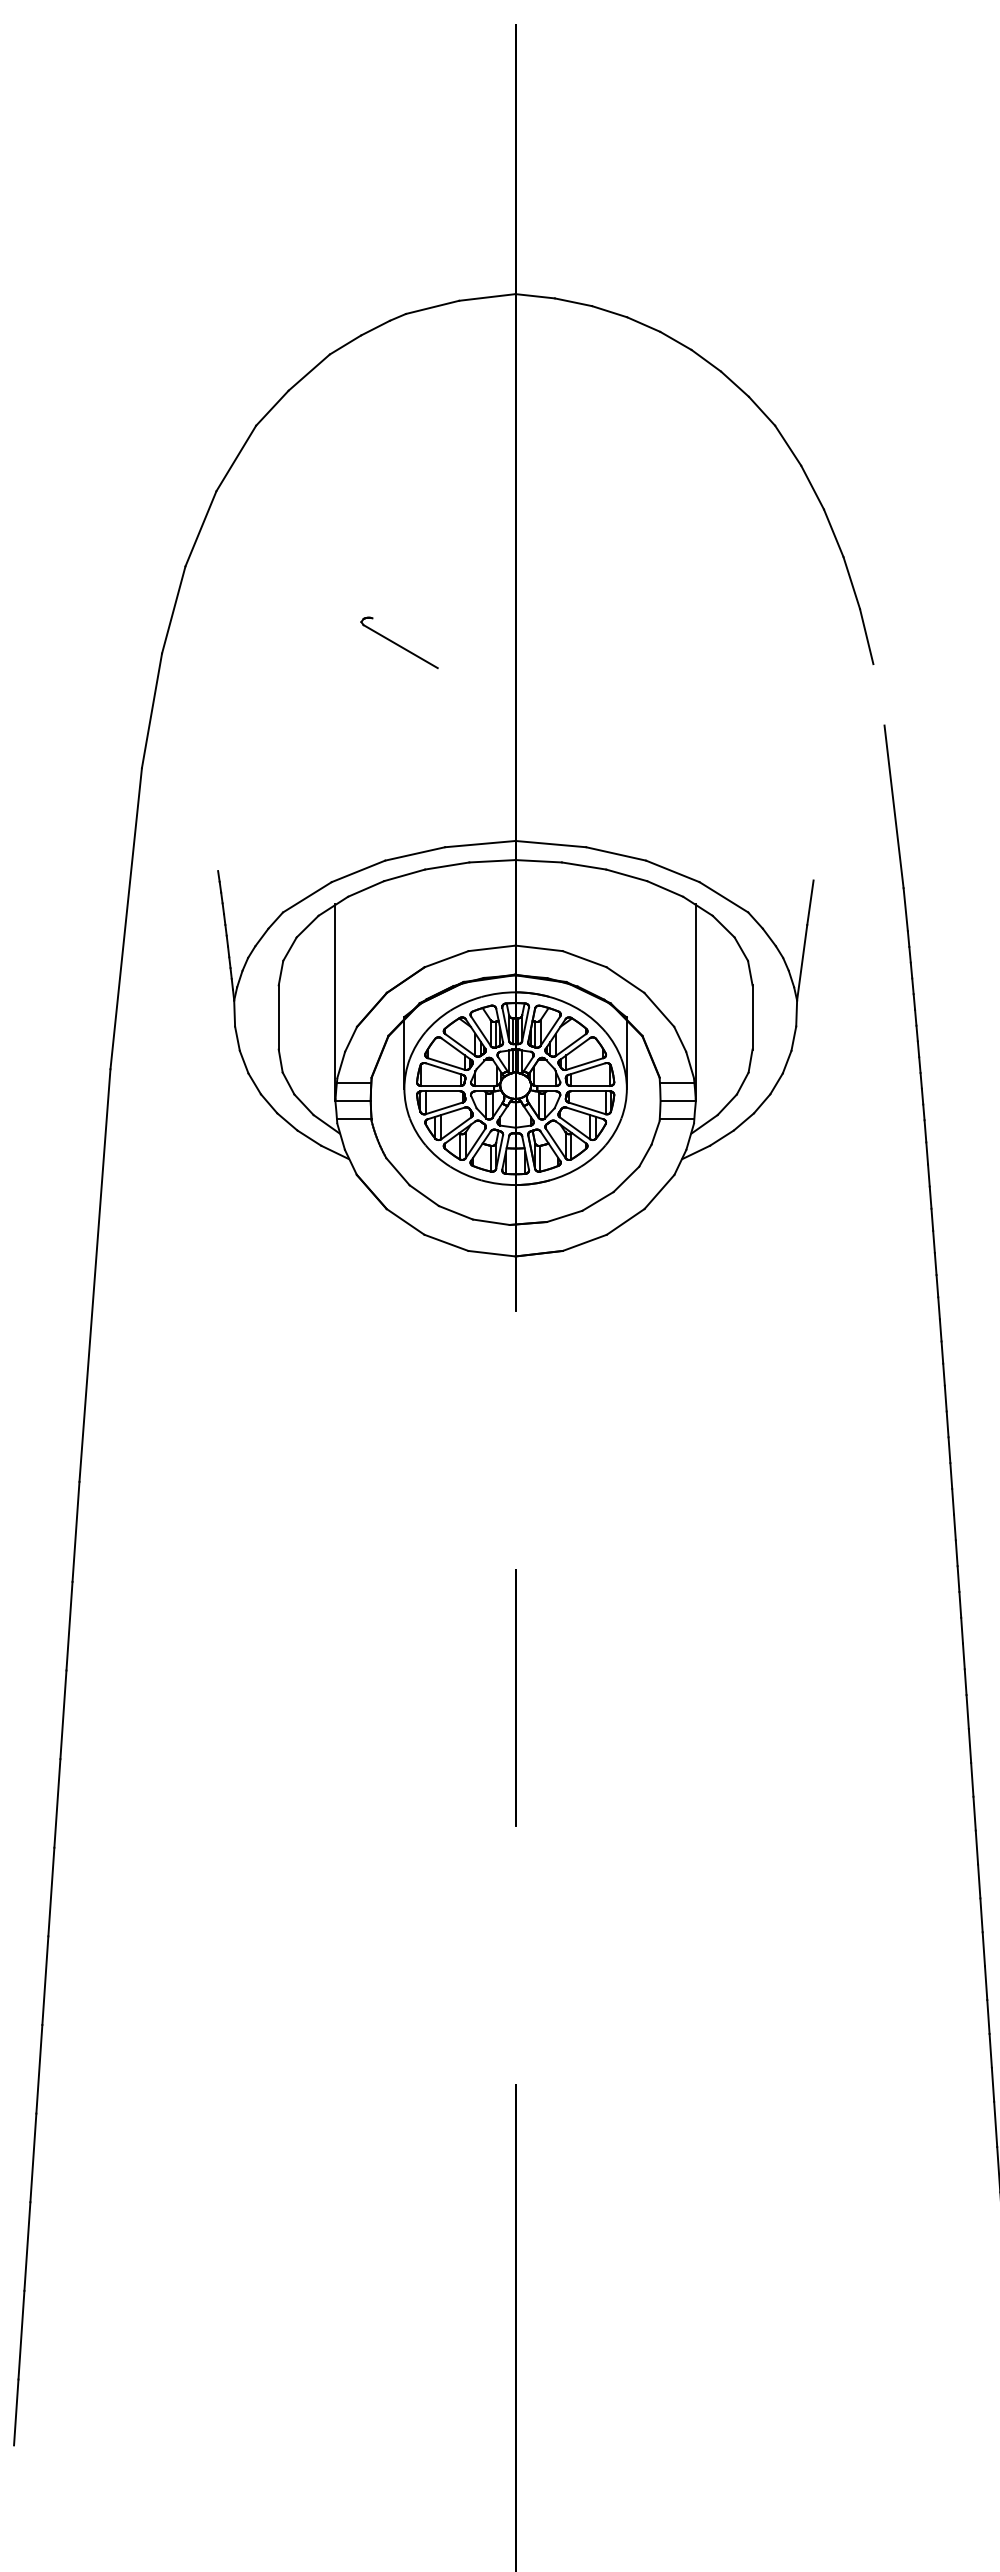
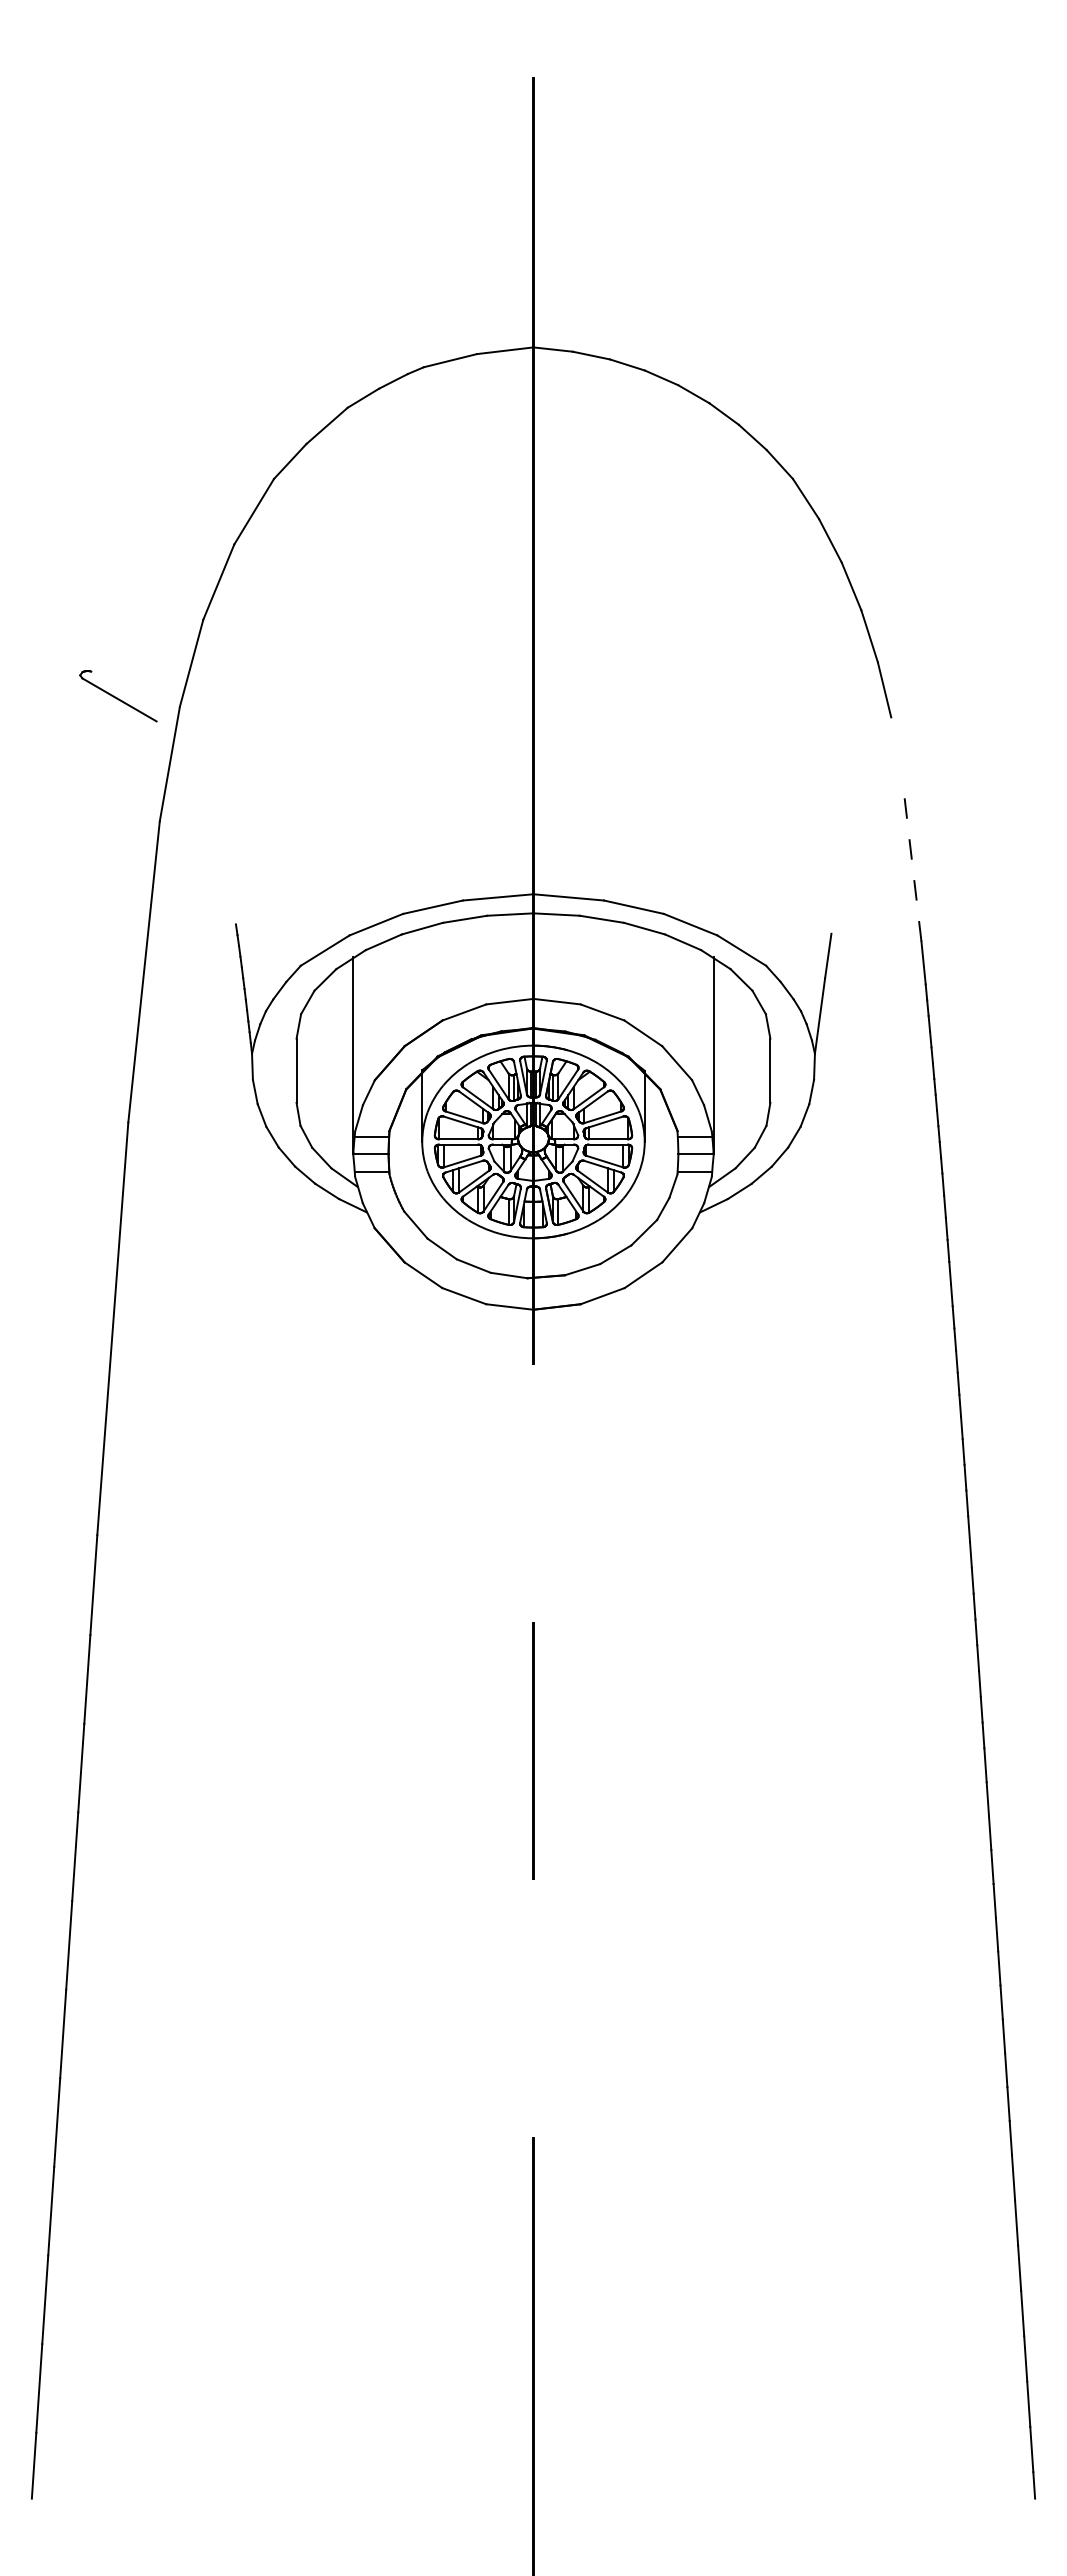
part: (399, 643) -> (118, 696), moved
line: (893, 807) -> (911, 860), solid -> dashed

